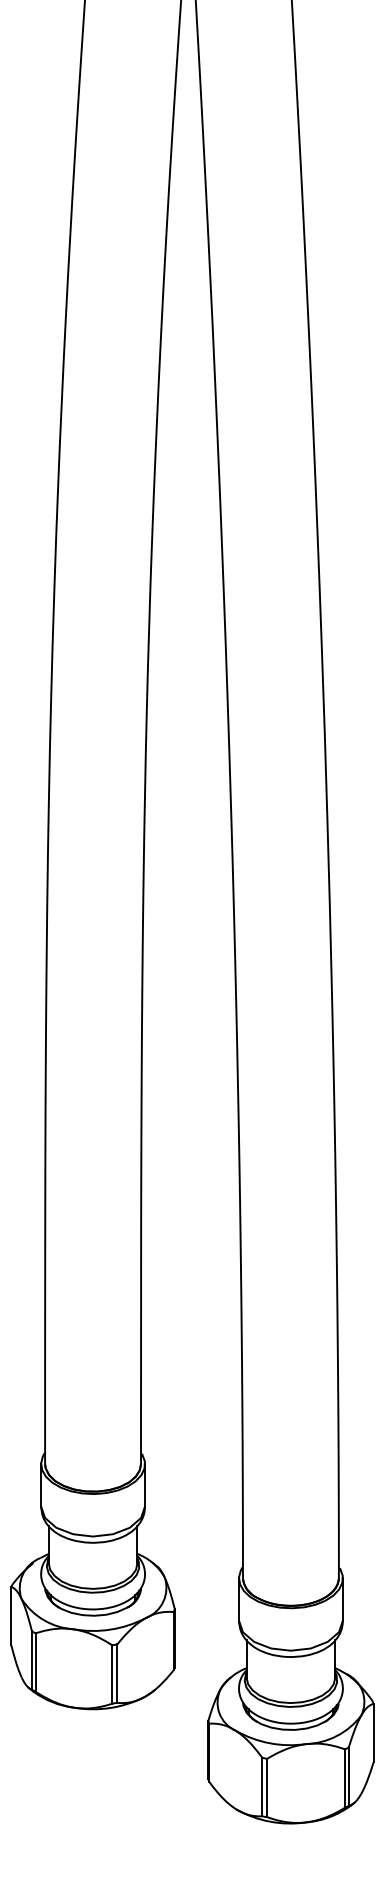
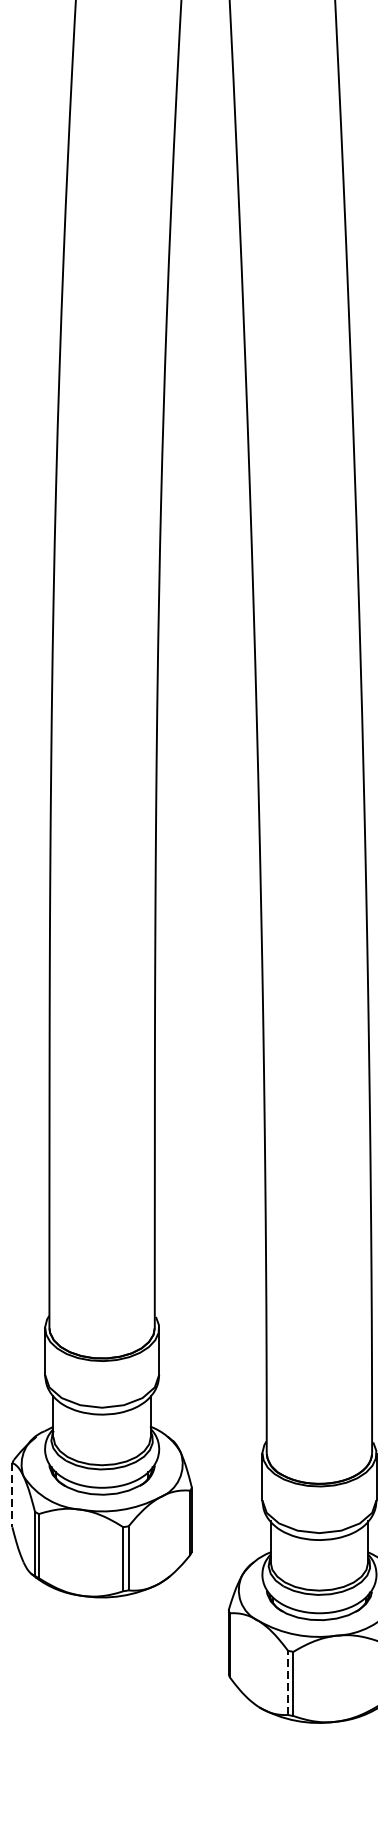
line: (11, 1616) -> (12, 1495), solid -> dashed
line: (262, 1786) -> (288, 1682), solid -> dashed

